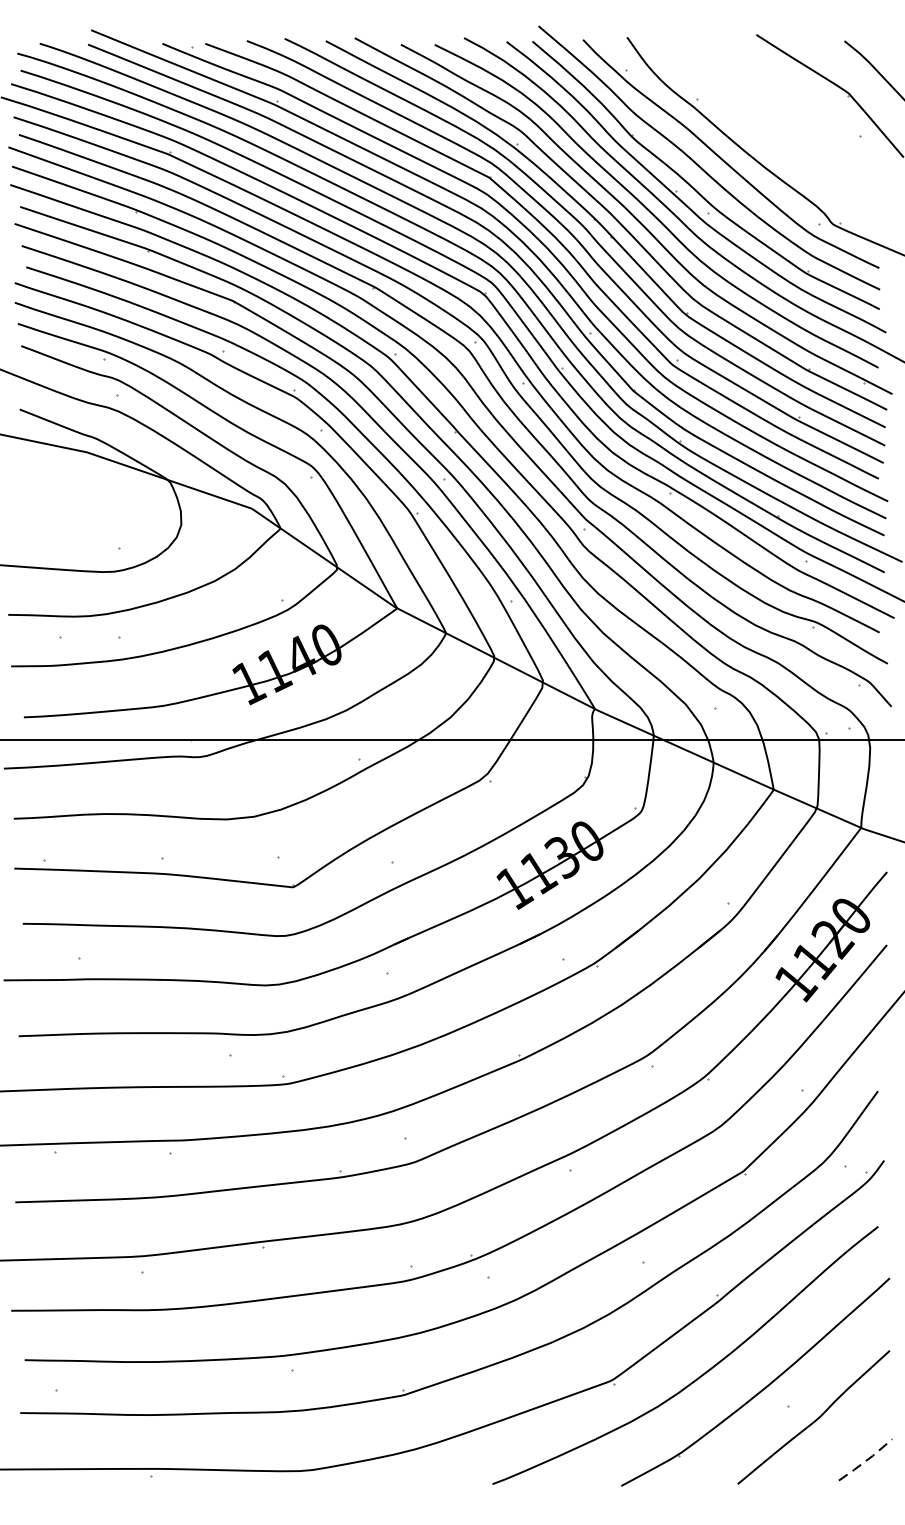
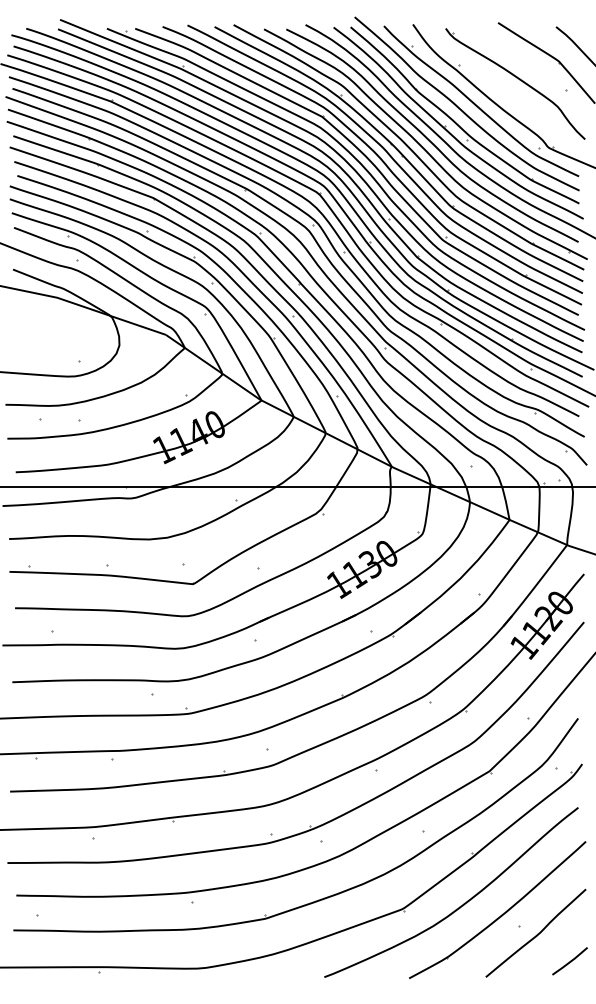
part: (782, 126) -> (515, 83), added
line: (866, 1461) -> (570, 962), dashed -> solid

